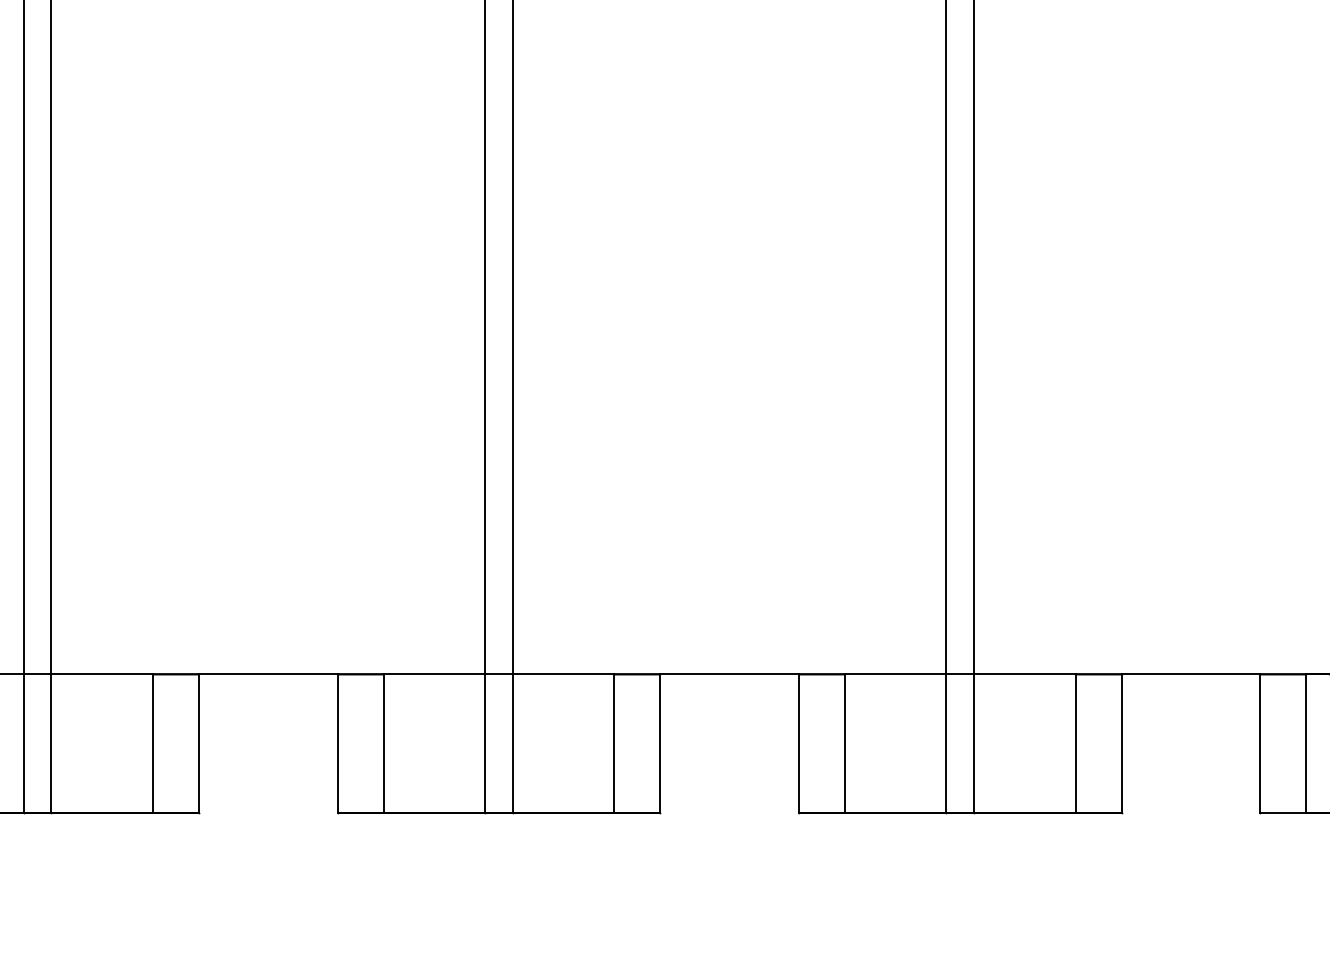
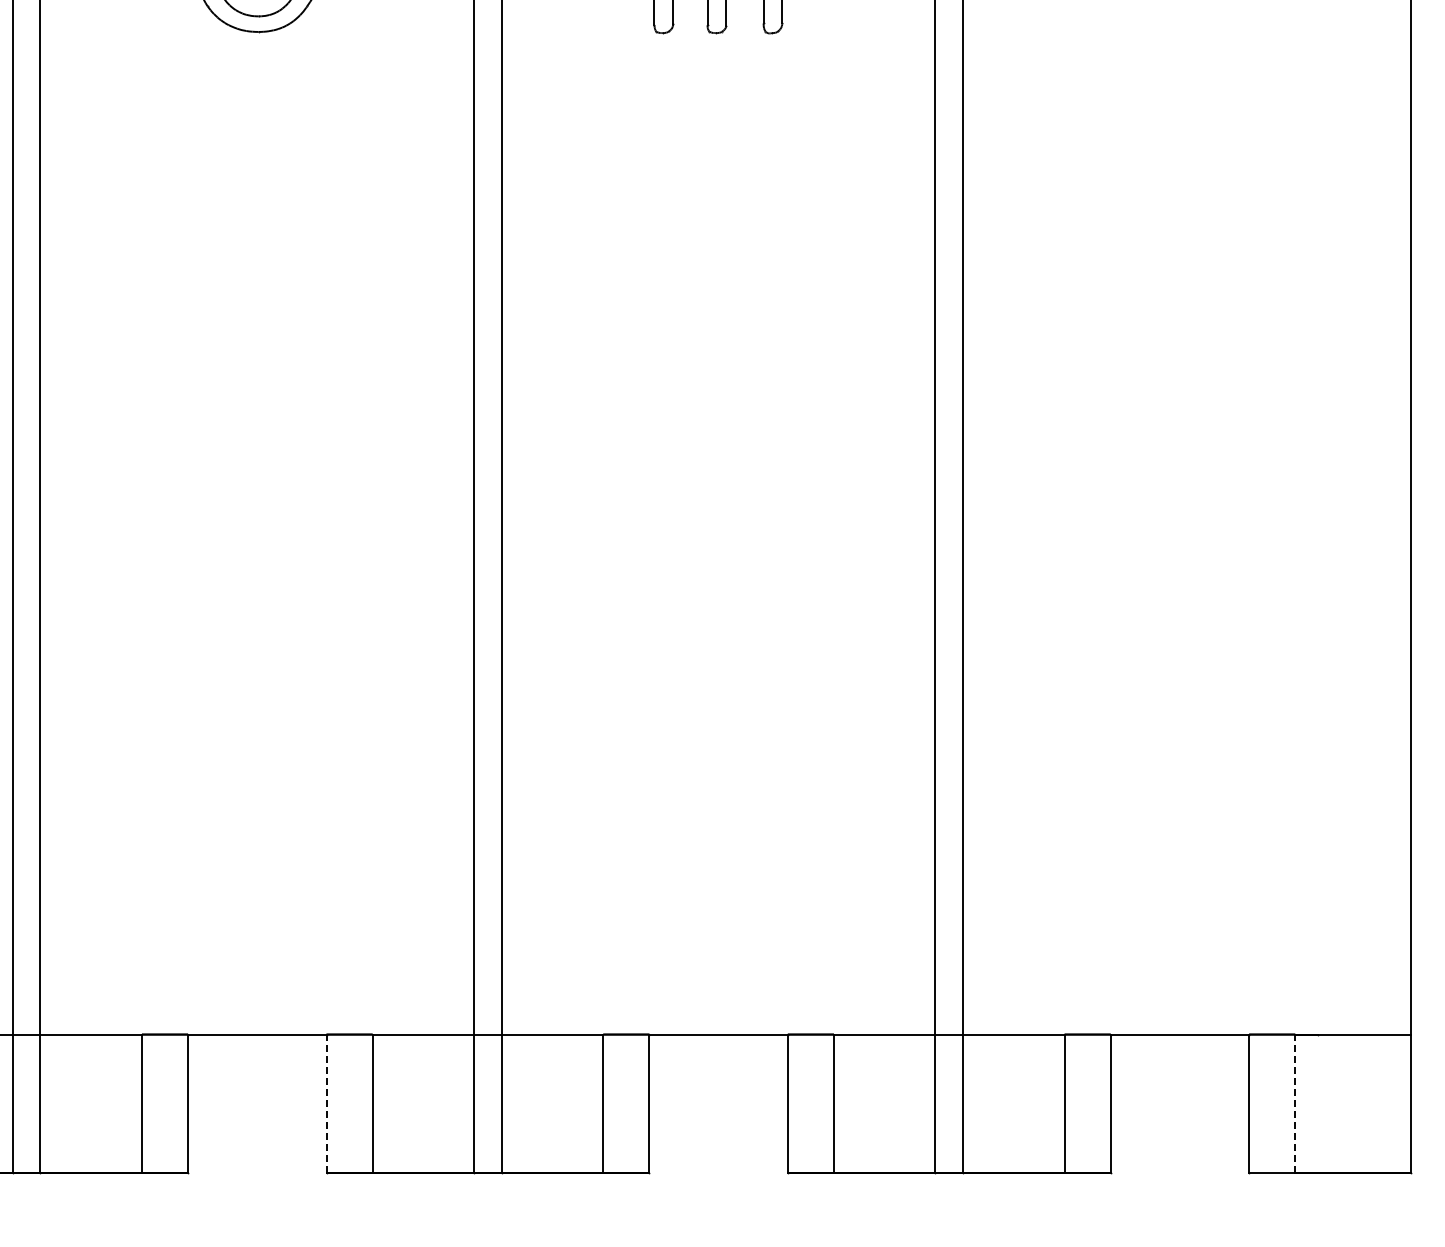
line: (337, 743) -> (326, 1103), solid -> dashed
line: (1306, 743) -> (1295, 1103), solid -> dashed

